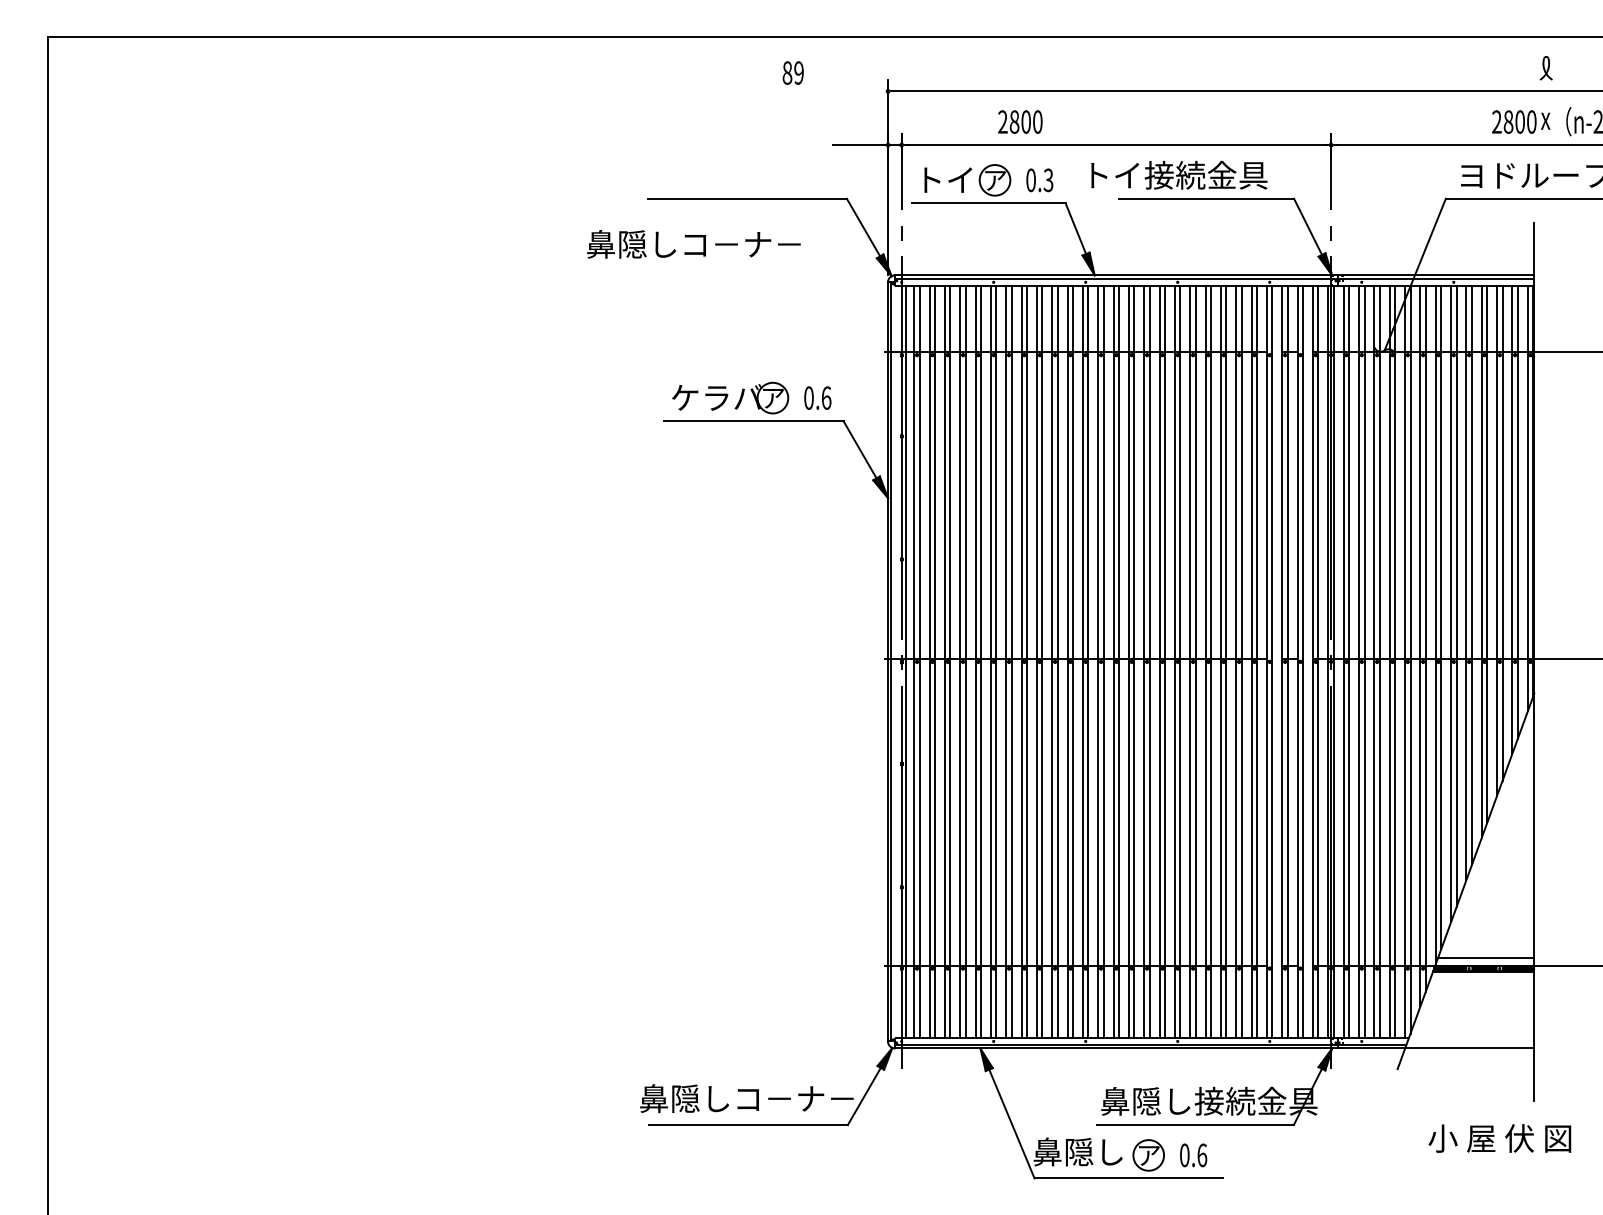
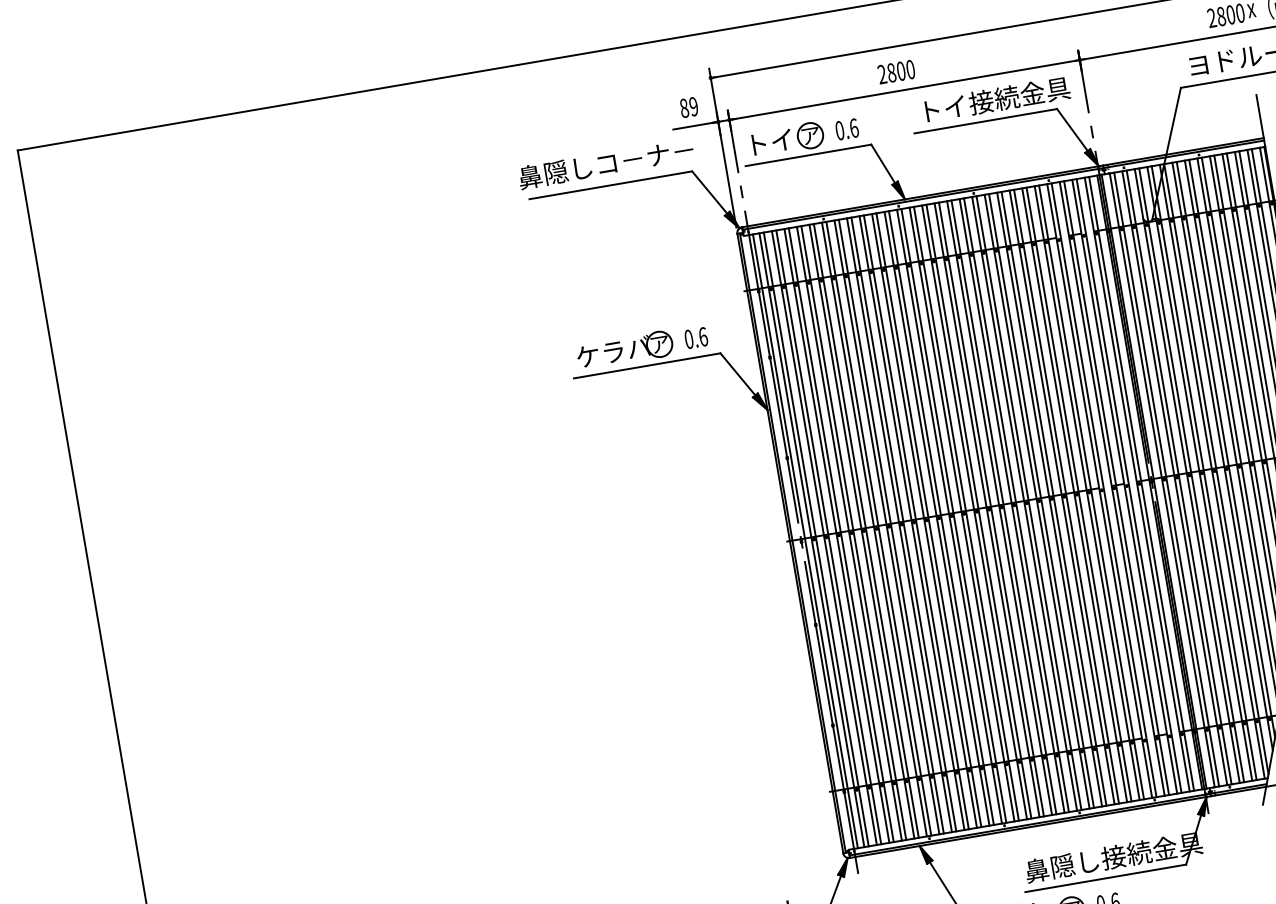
text: (792, 72) -> (688, 107), moved
text: (1020, 121) -> (896, 71), moved
text: (1179, 174) -> (997, 98), moved
text: (1048, 180) -> (854, 128), 0.3 -> 0.6
text: (693, 244) -> (605, 164), moved

